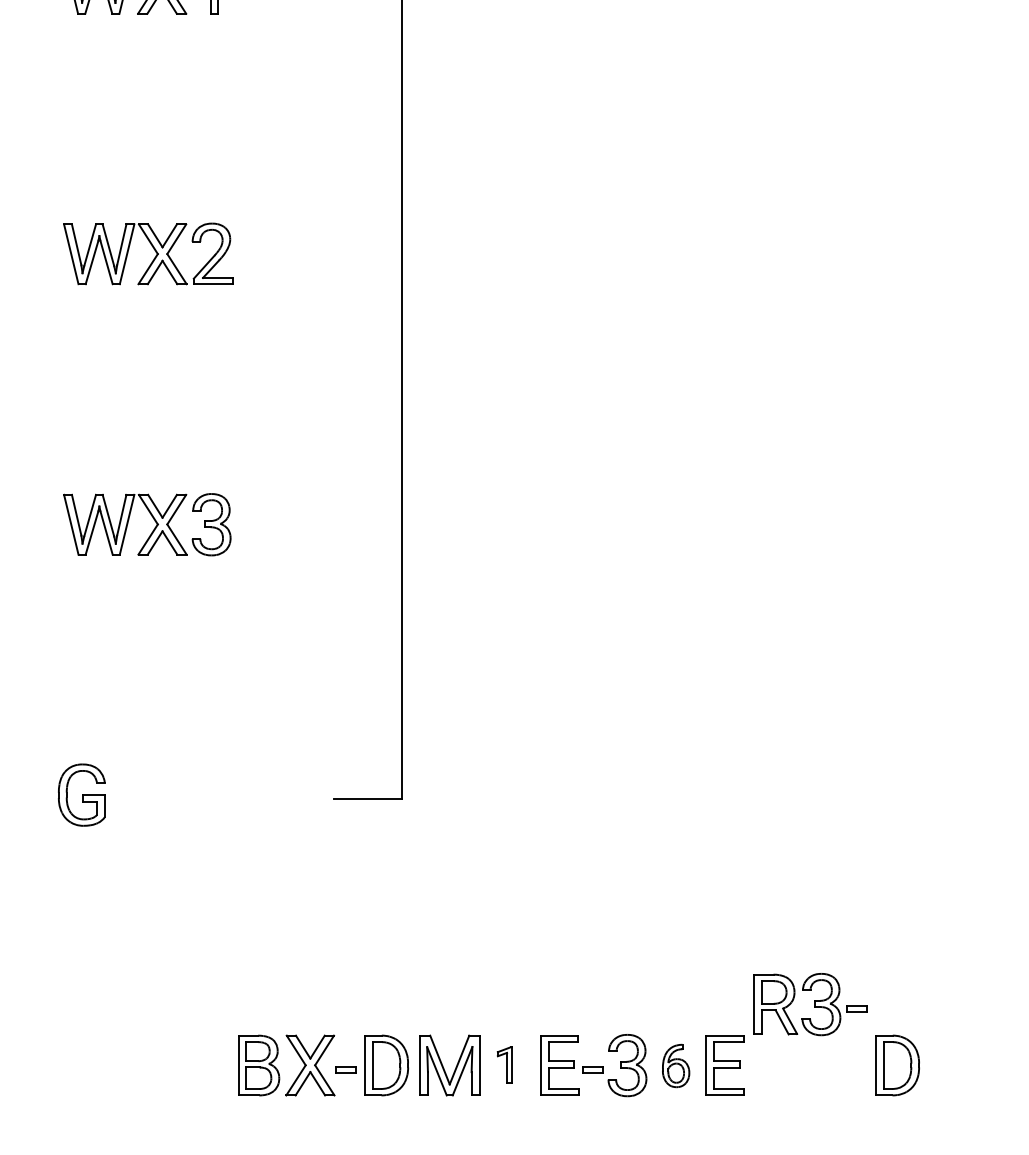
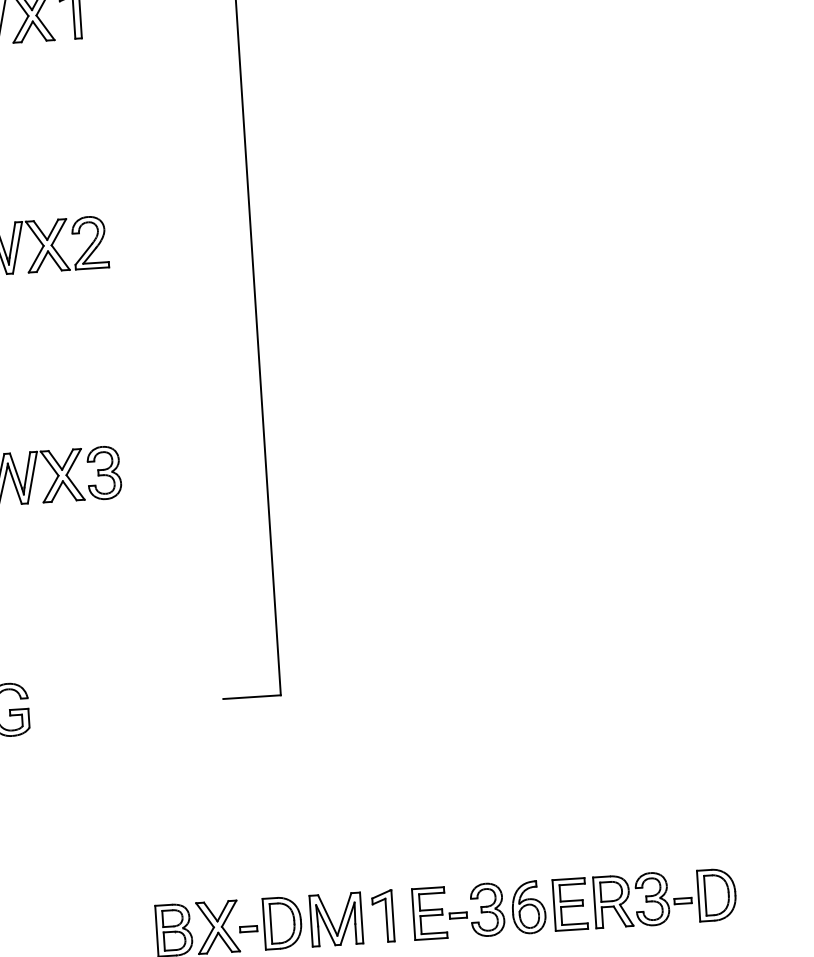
part: (810, 1004) -> (643, 899), moved
part: (504, 1064) -> (382, 915), size x1.67
part: (675, 1065) -> (528, 907), size x1.43

